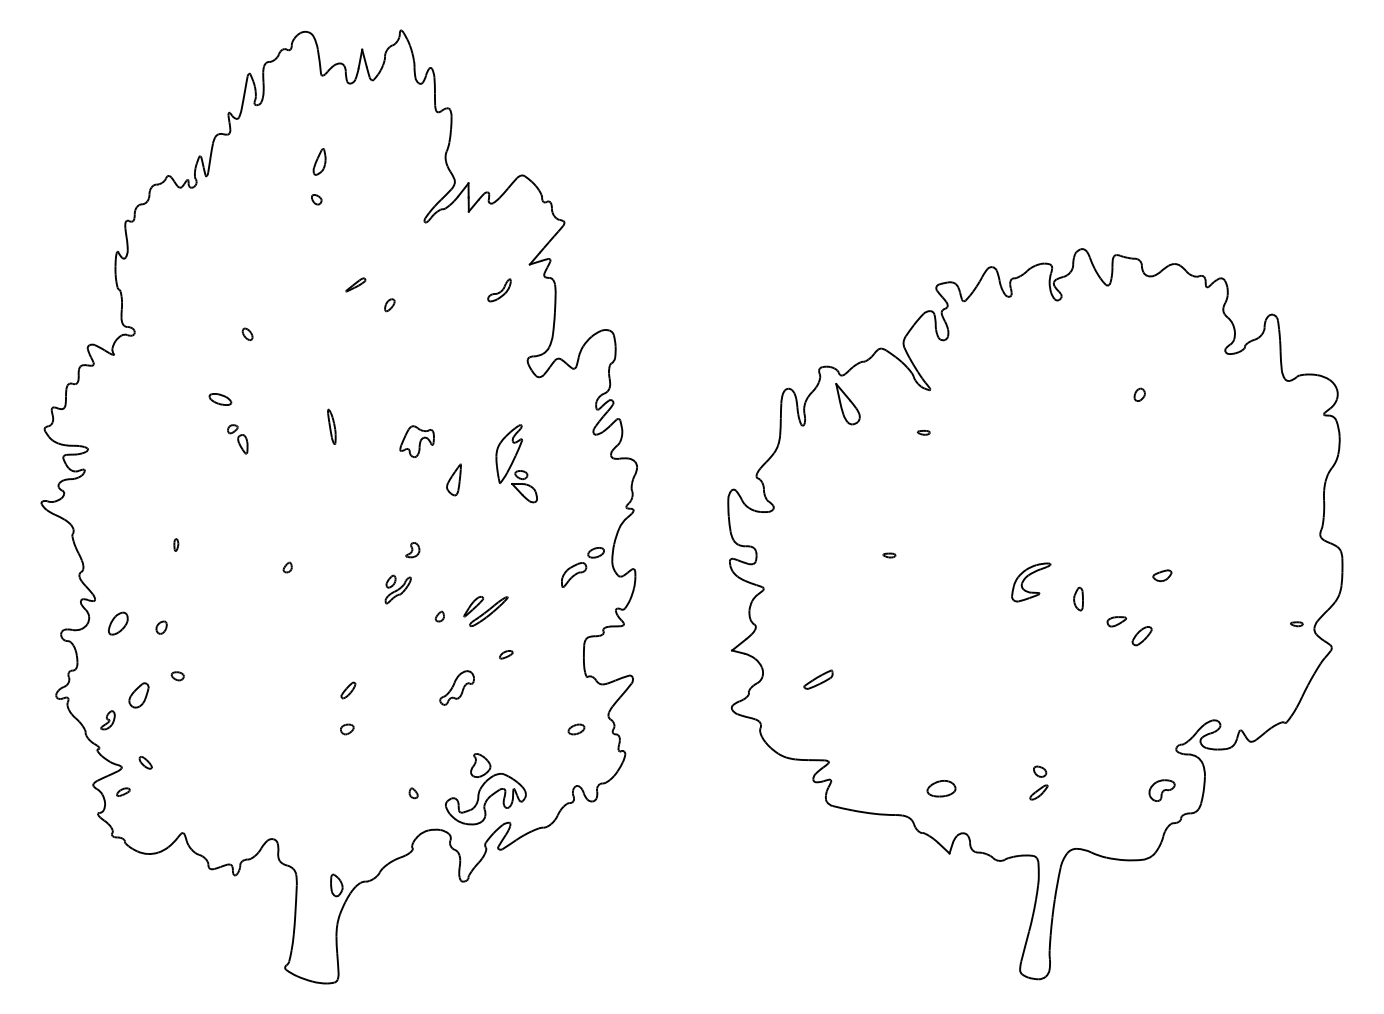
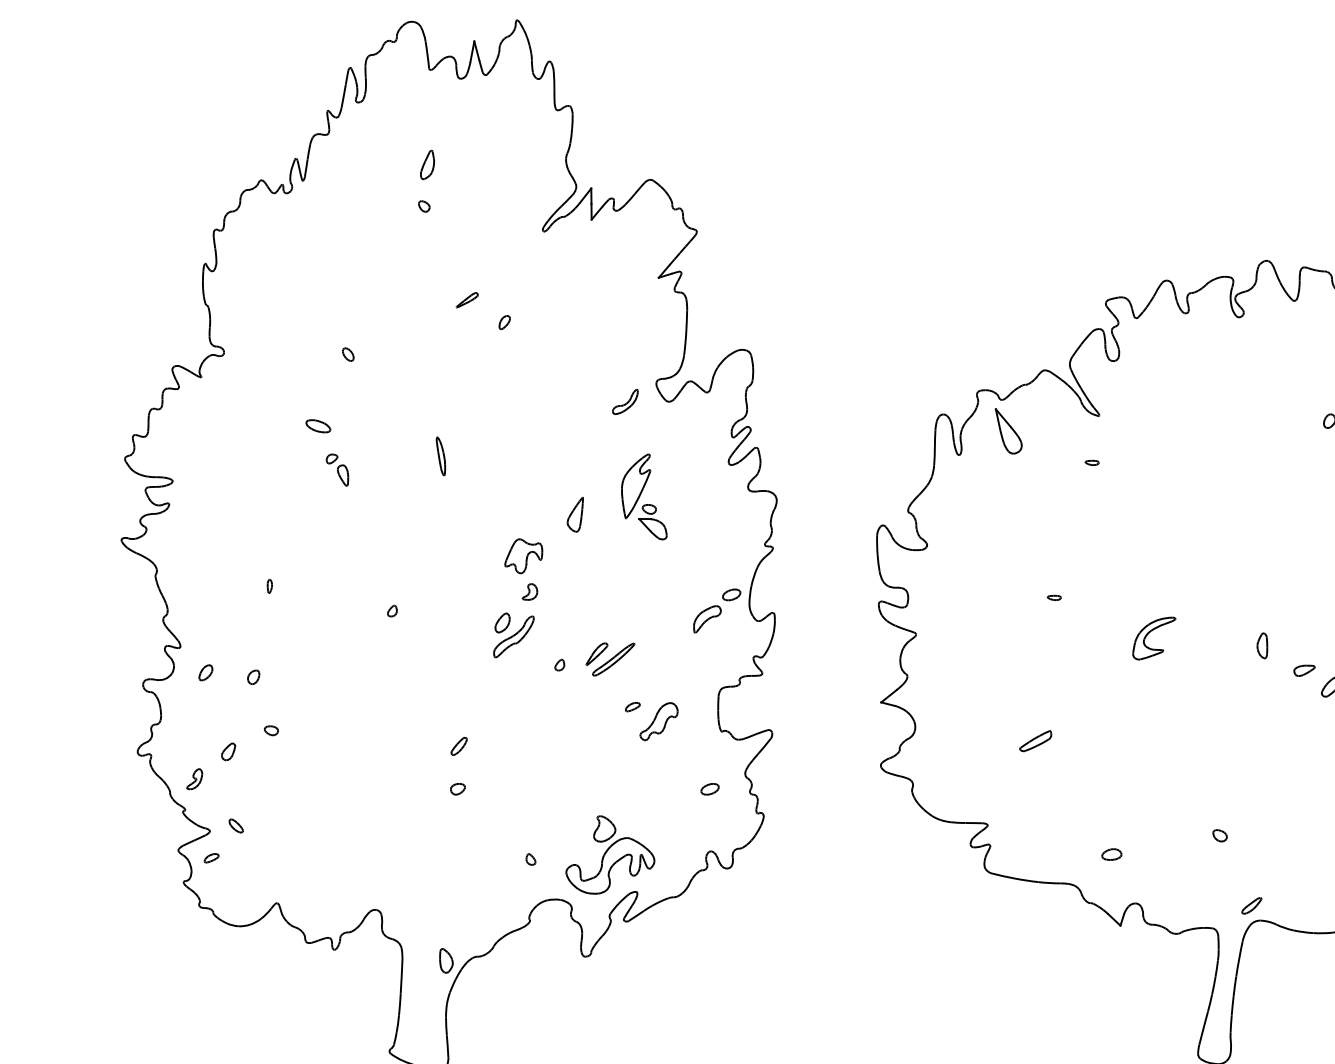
part: (499, 290) -> (625, 402), moved
part: (416, 441) -> (523, 556), moved
part: (1027, 577) -> (1150, 633), moved
part: (398, 589) -> (514, 635), size x1.43
part: (117, 623) -> (205, 672), size x0.62
part: (818, 679) -> (1035, 740), moved
part: (456, 687) -> (658, 721), moved
part: (138, 695) -> (228, 751), size x0.62
part: (941, 788) -> (1111, 854), size x0.62
part: (1038, 792) -> (1251, 905), moved

